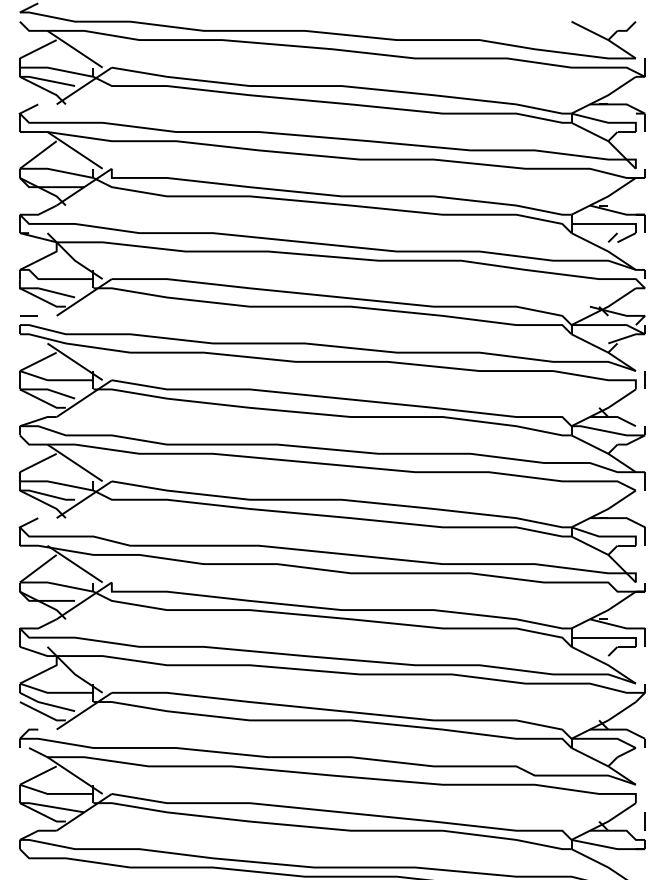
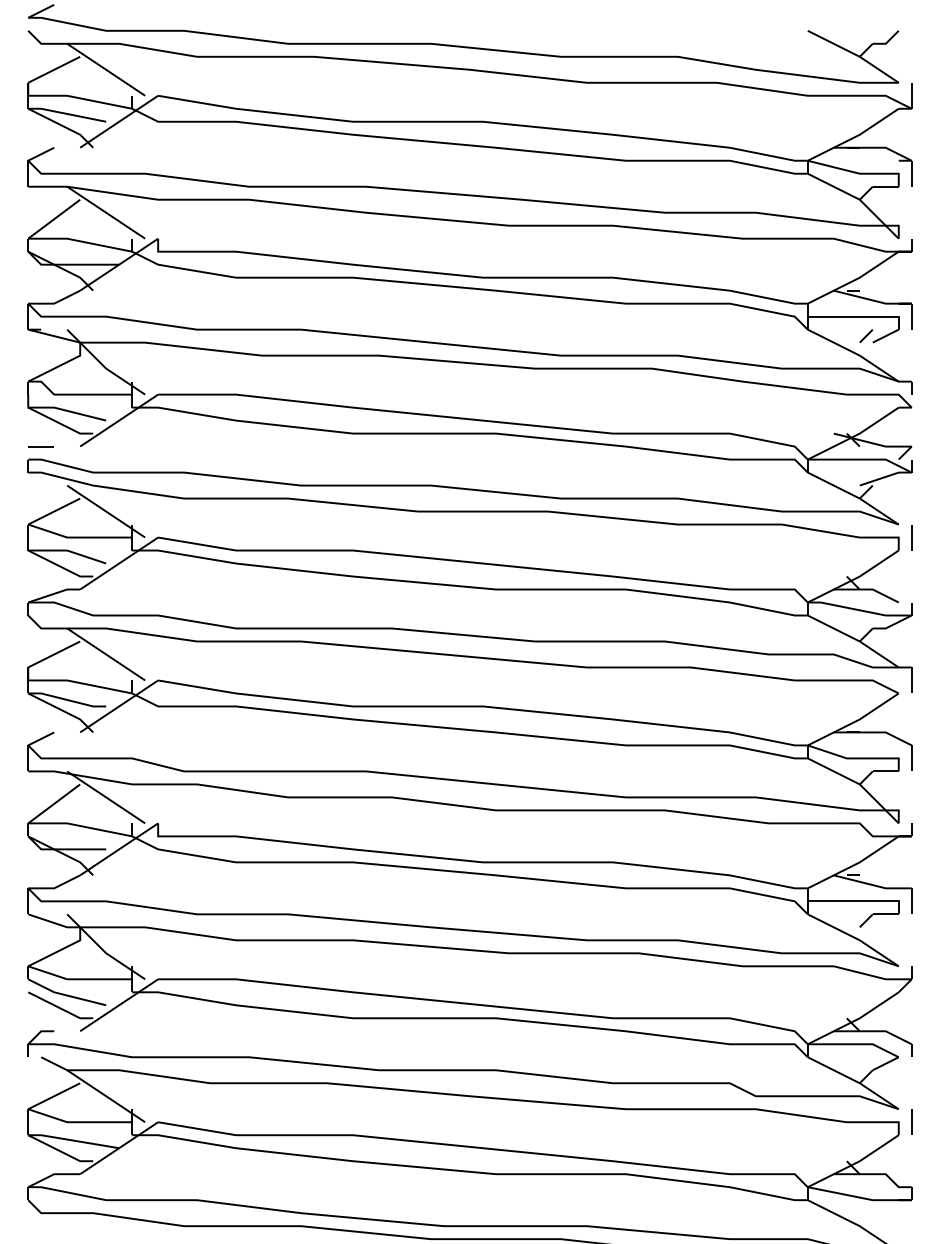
line: (644, 821) -> (911, 1121), moved

